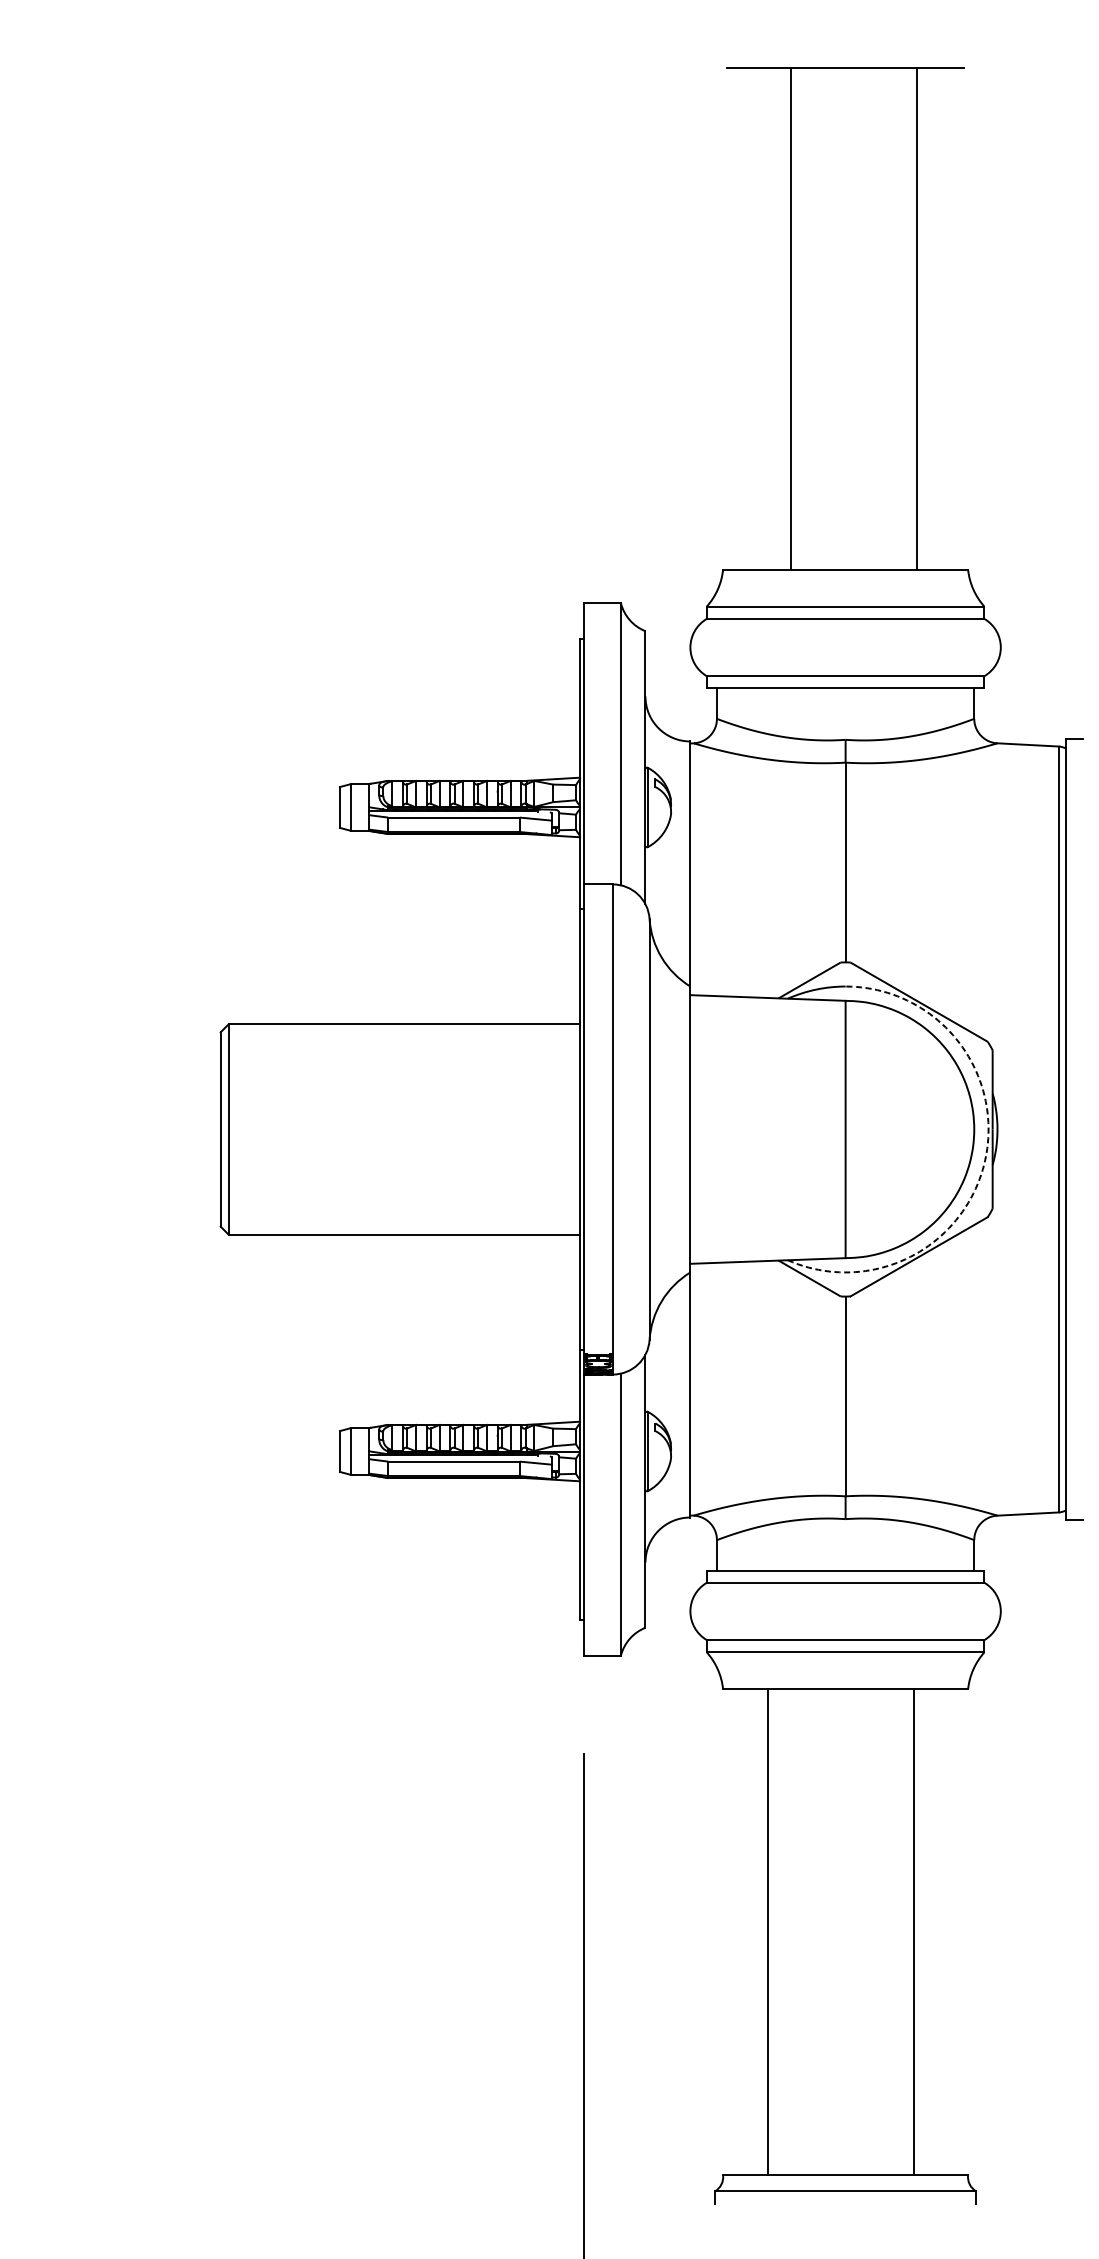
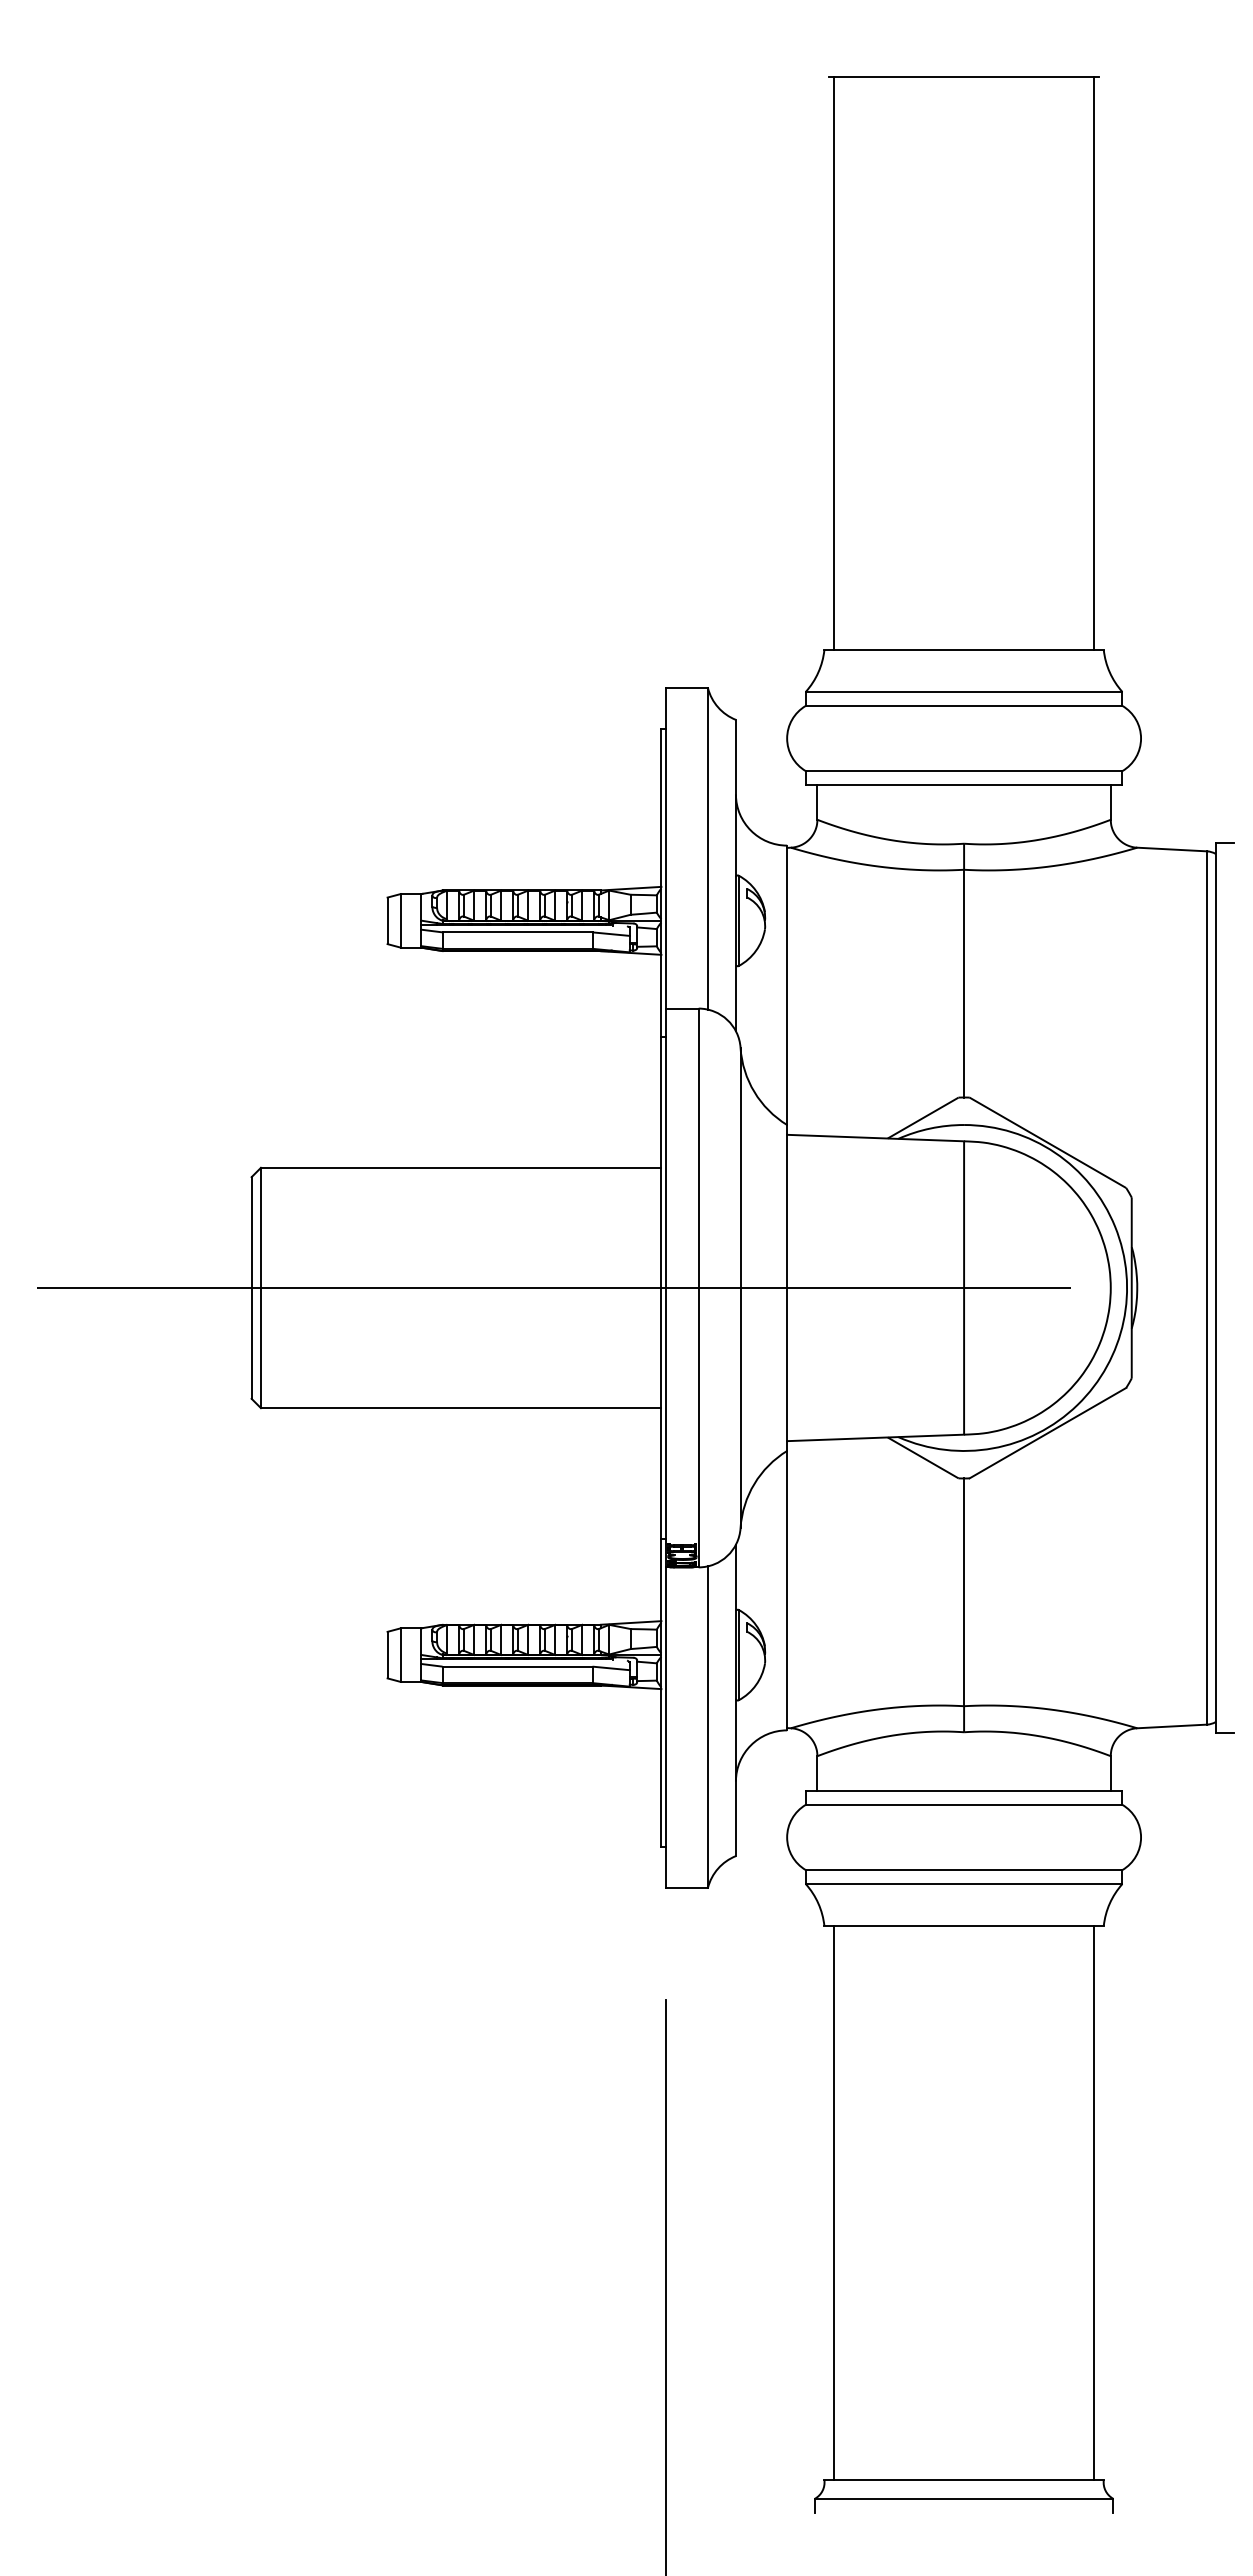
line: (790, 318) -> (833, 363), moved
line: (917, 318) -> (1094, 363), moved
line: (486, 1129) -> (554, 1287), added
arc: (985, 1158) -> (1123, 1321), dashed -> solid
line: (767, 1931) -> (833, 2202), moved
line: (914, 1931) -> (1094, 2202), moved

